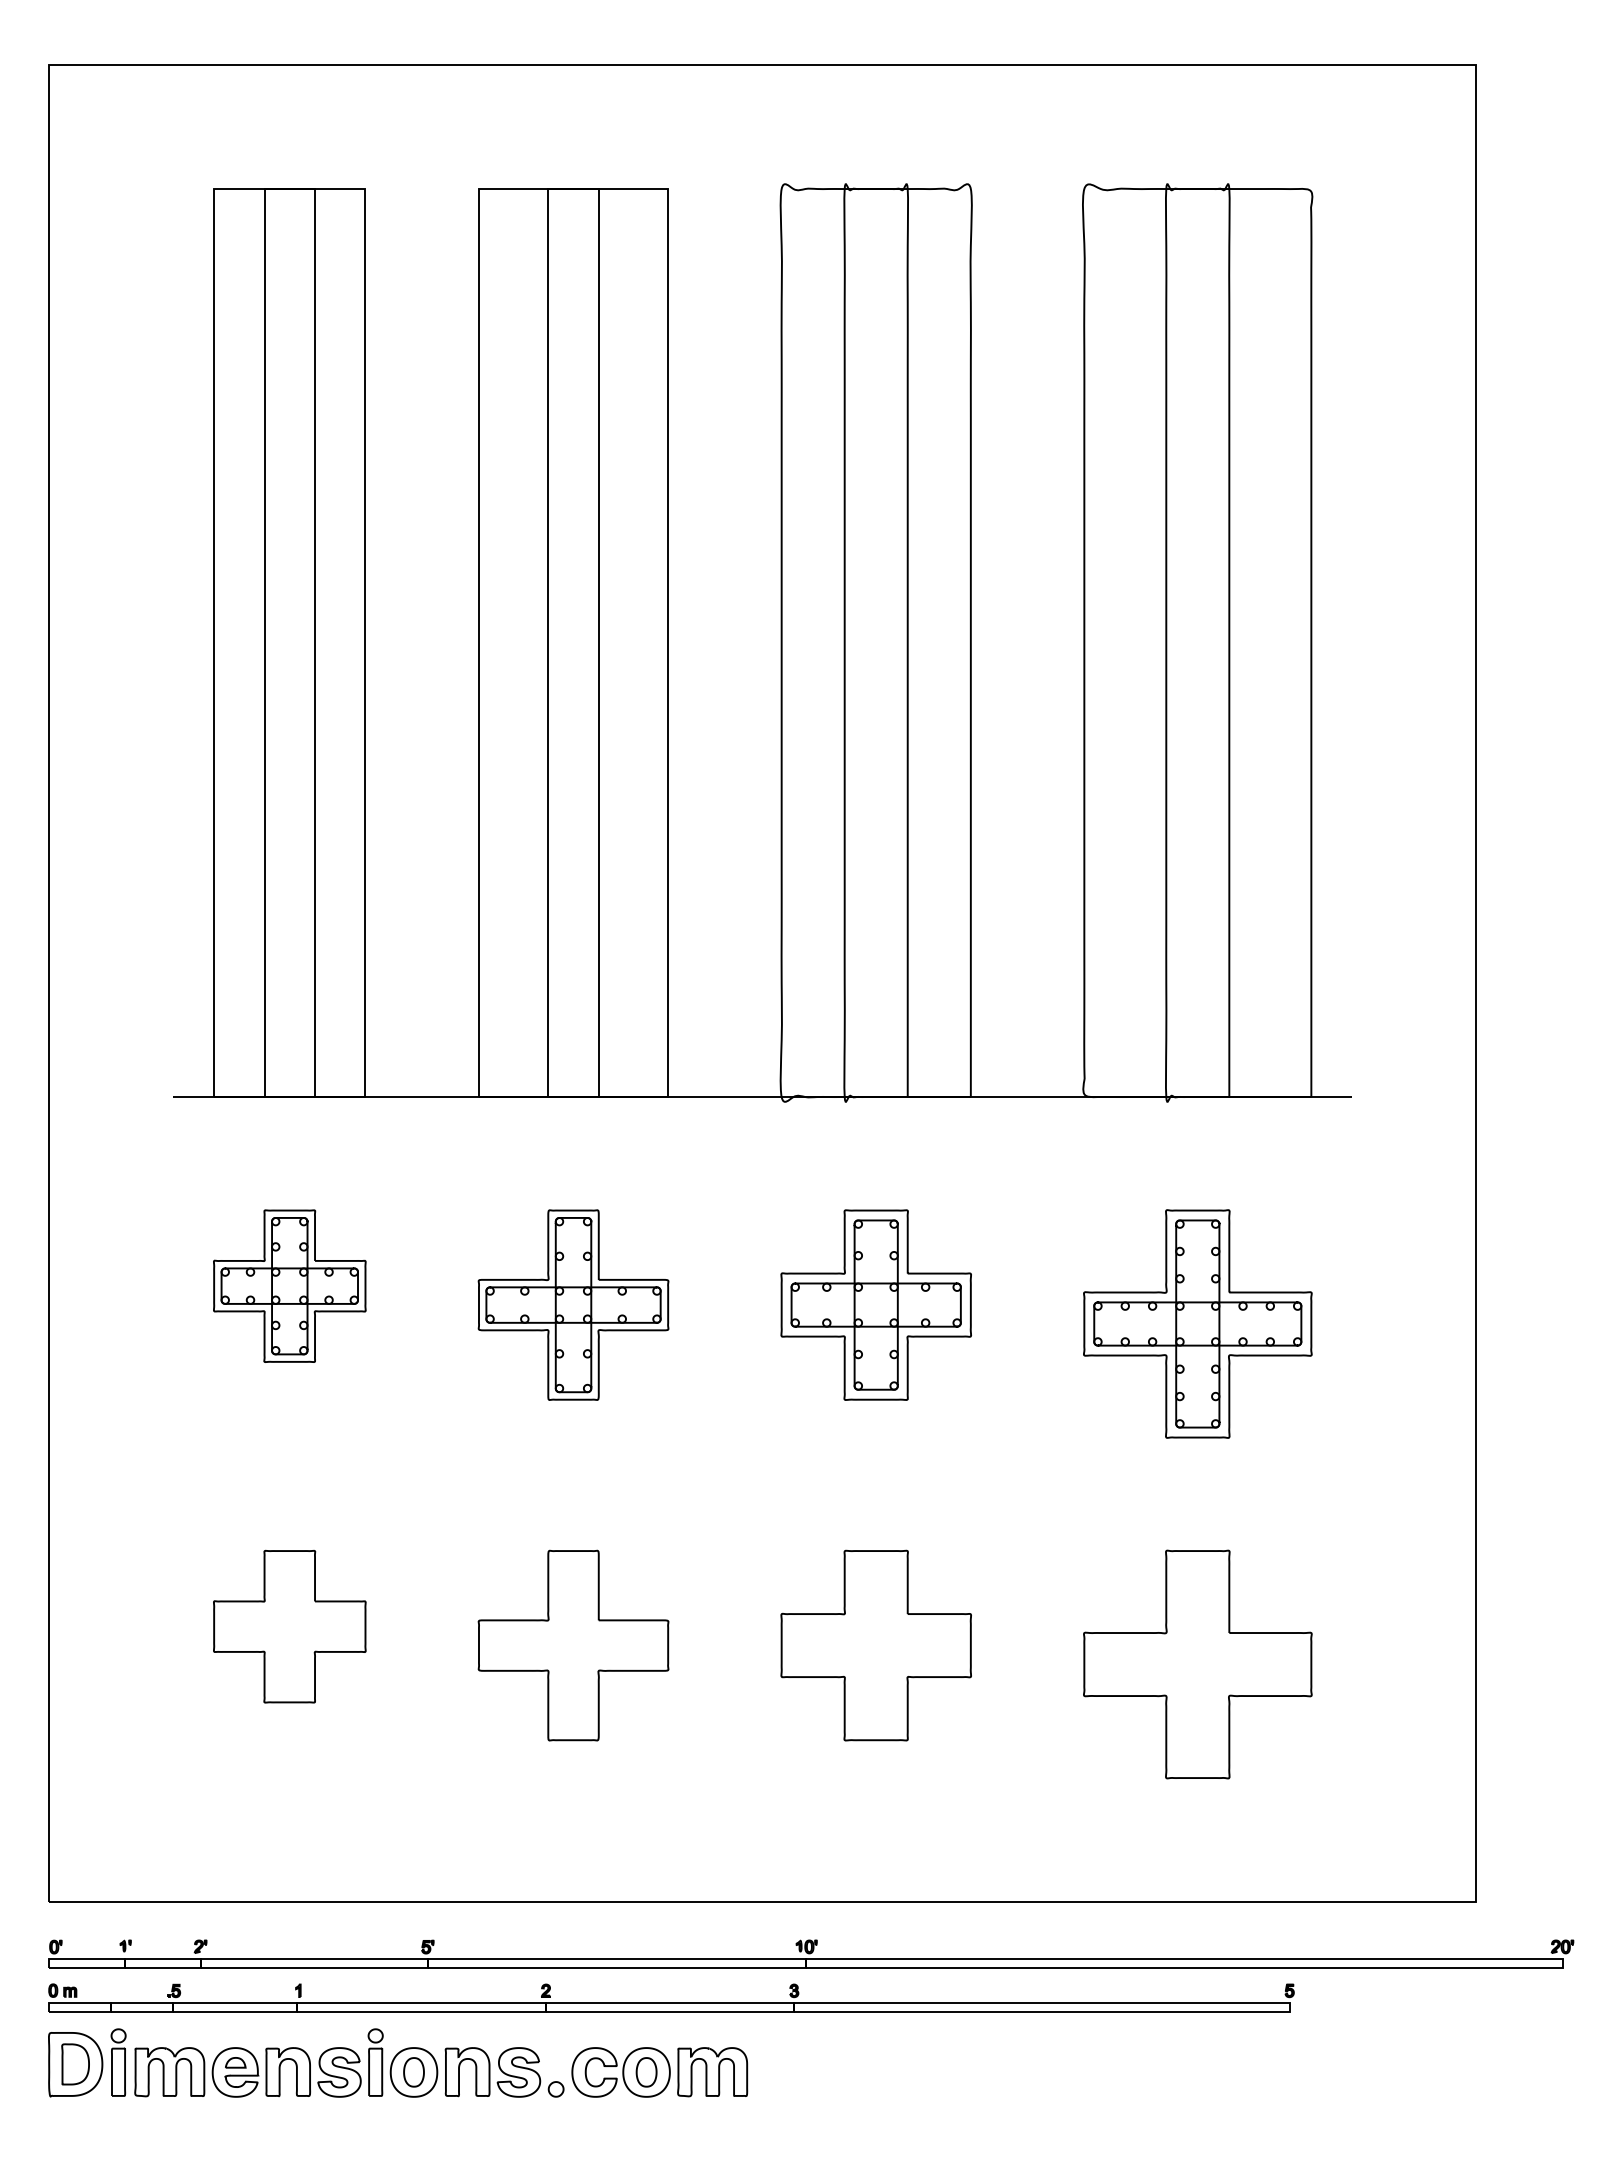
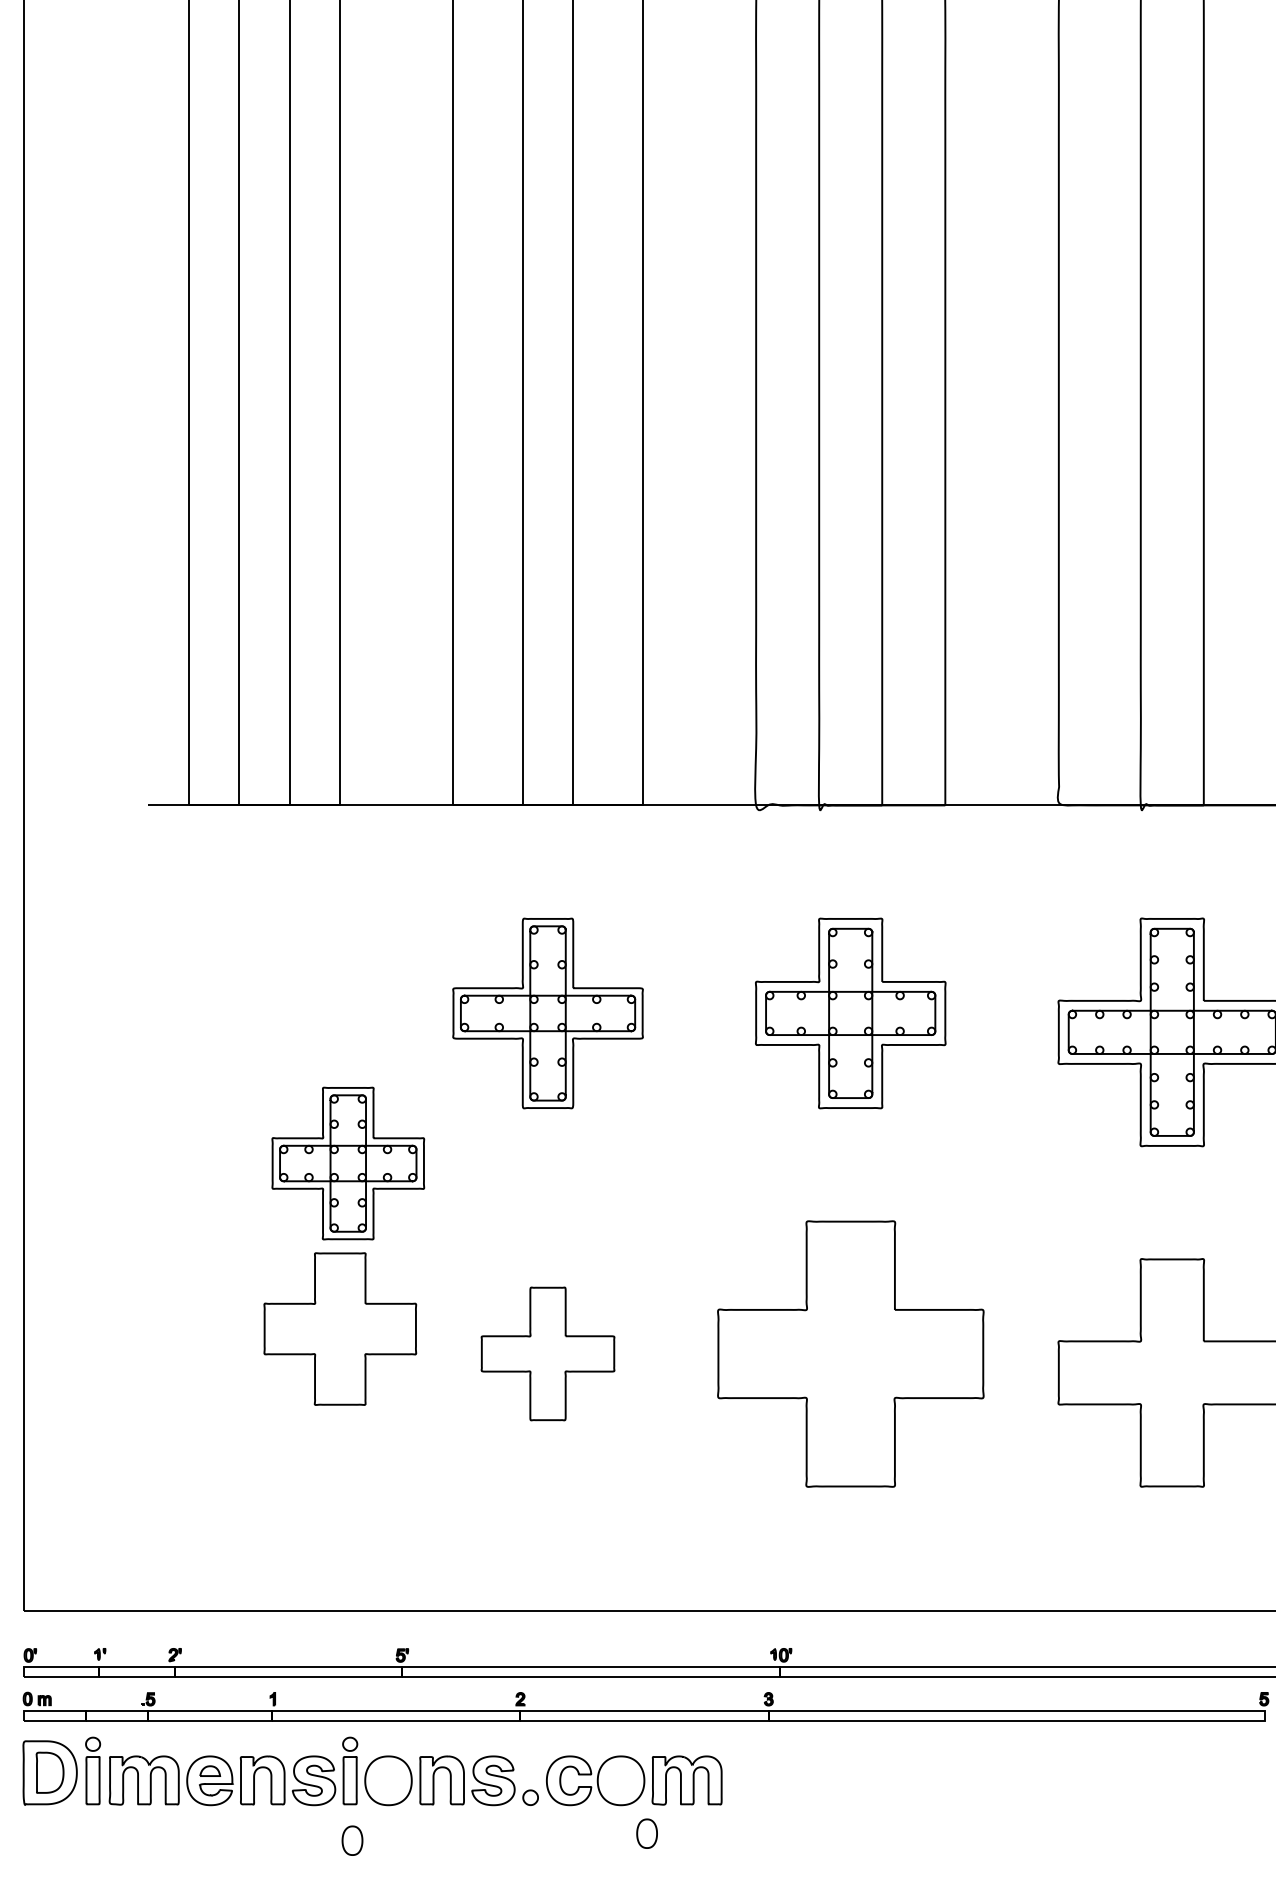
part: (289, 1285) -> (347, 1162), moved
part: (289, 1626) -> (339, 1328), moved
part: (573, 1645) -> (547, 1353), size x0.7
part: (875, 1645) -> (849, 1353), size x1.4
part: (413, 2072) -> (351, 1840), moved
part: (646, 2072) -> (646, 1833), moved

